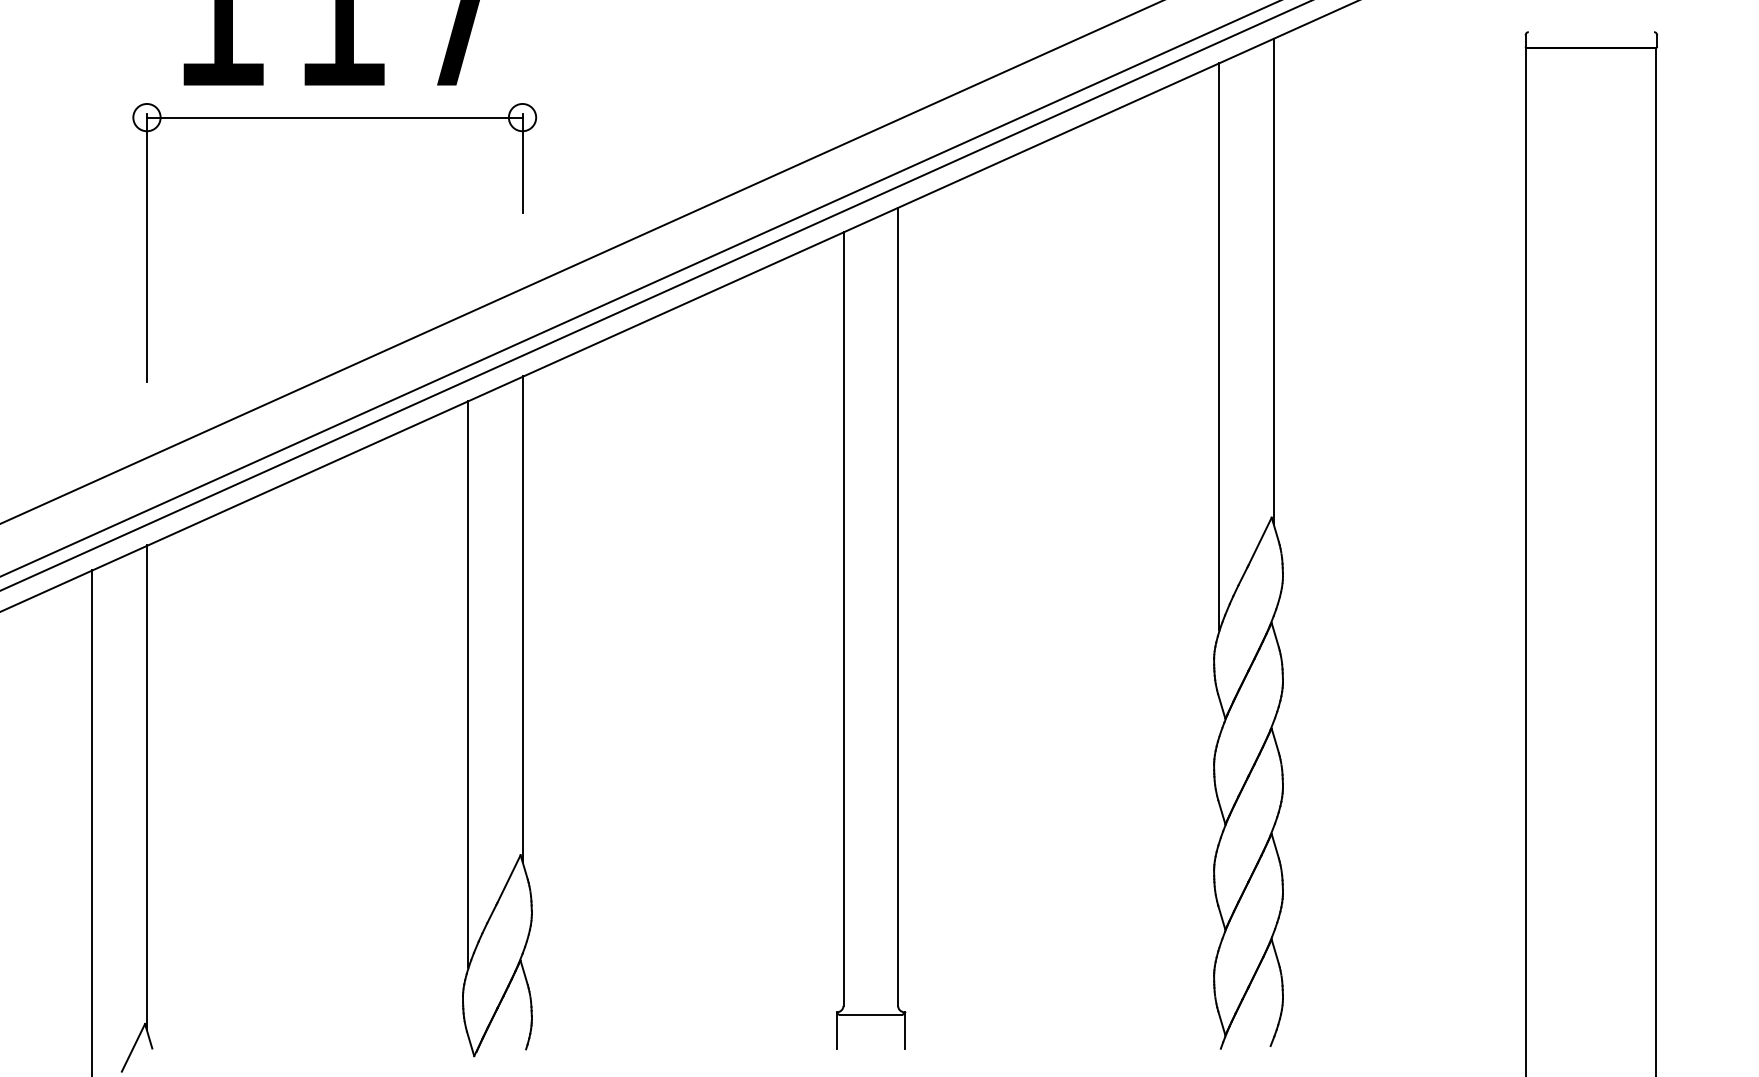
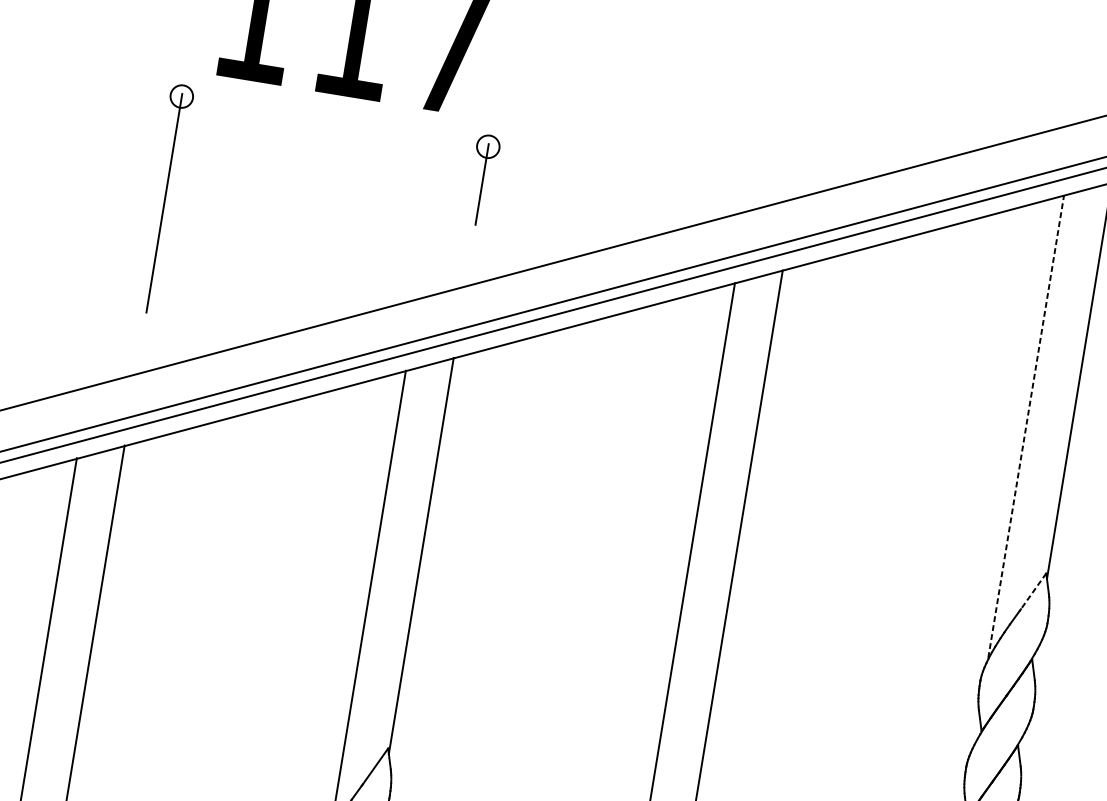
line: (334, 117) -> (334, 121), removed
line: (1219, 346) -> (1026, 426), solid -> dashed
line: (1260, 541) -> (1033, 591), solid -> dashed

